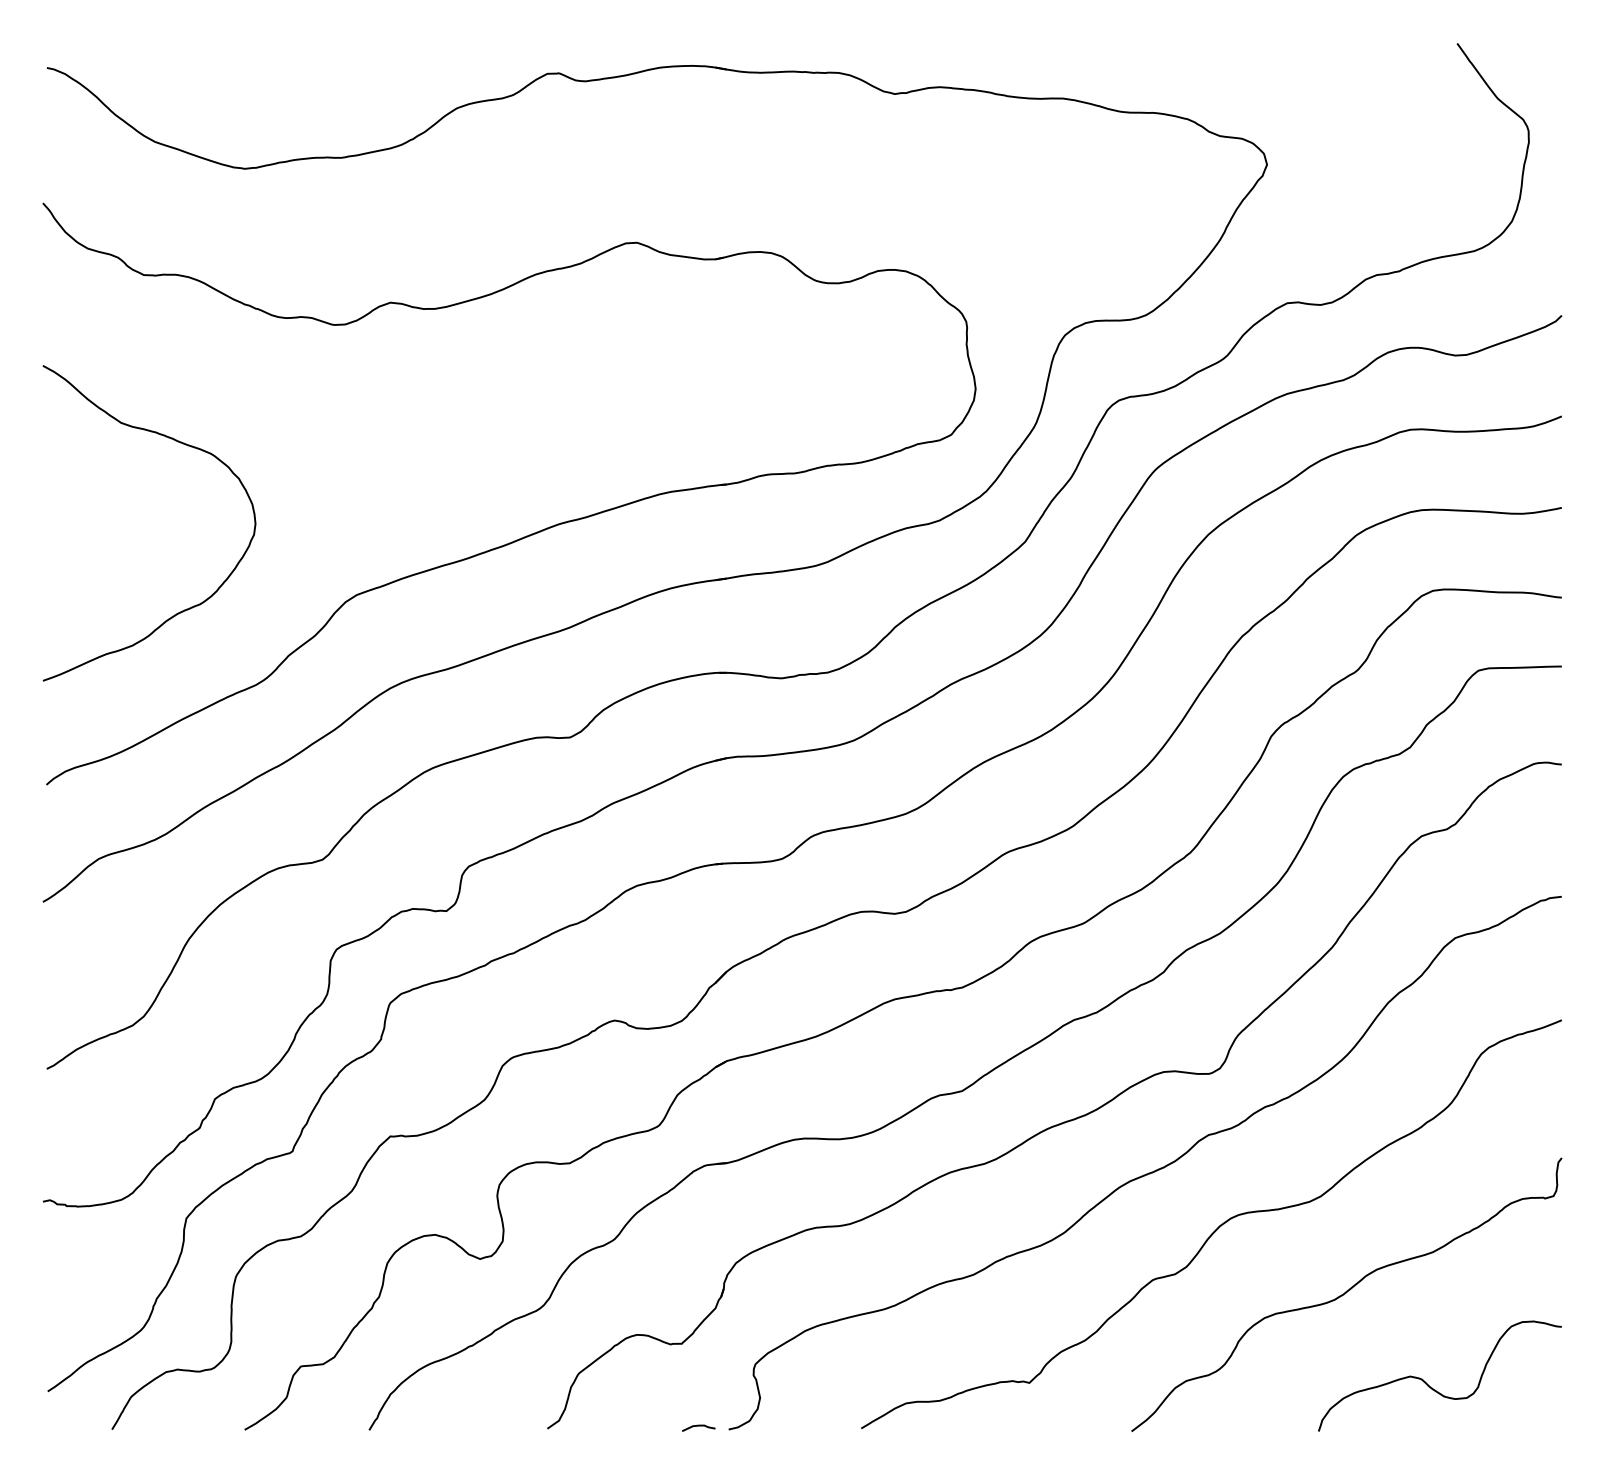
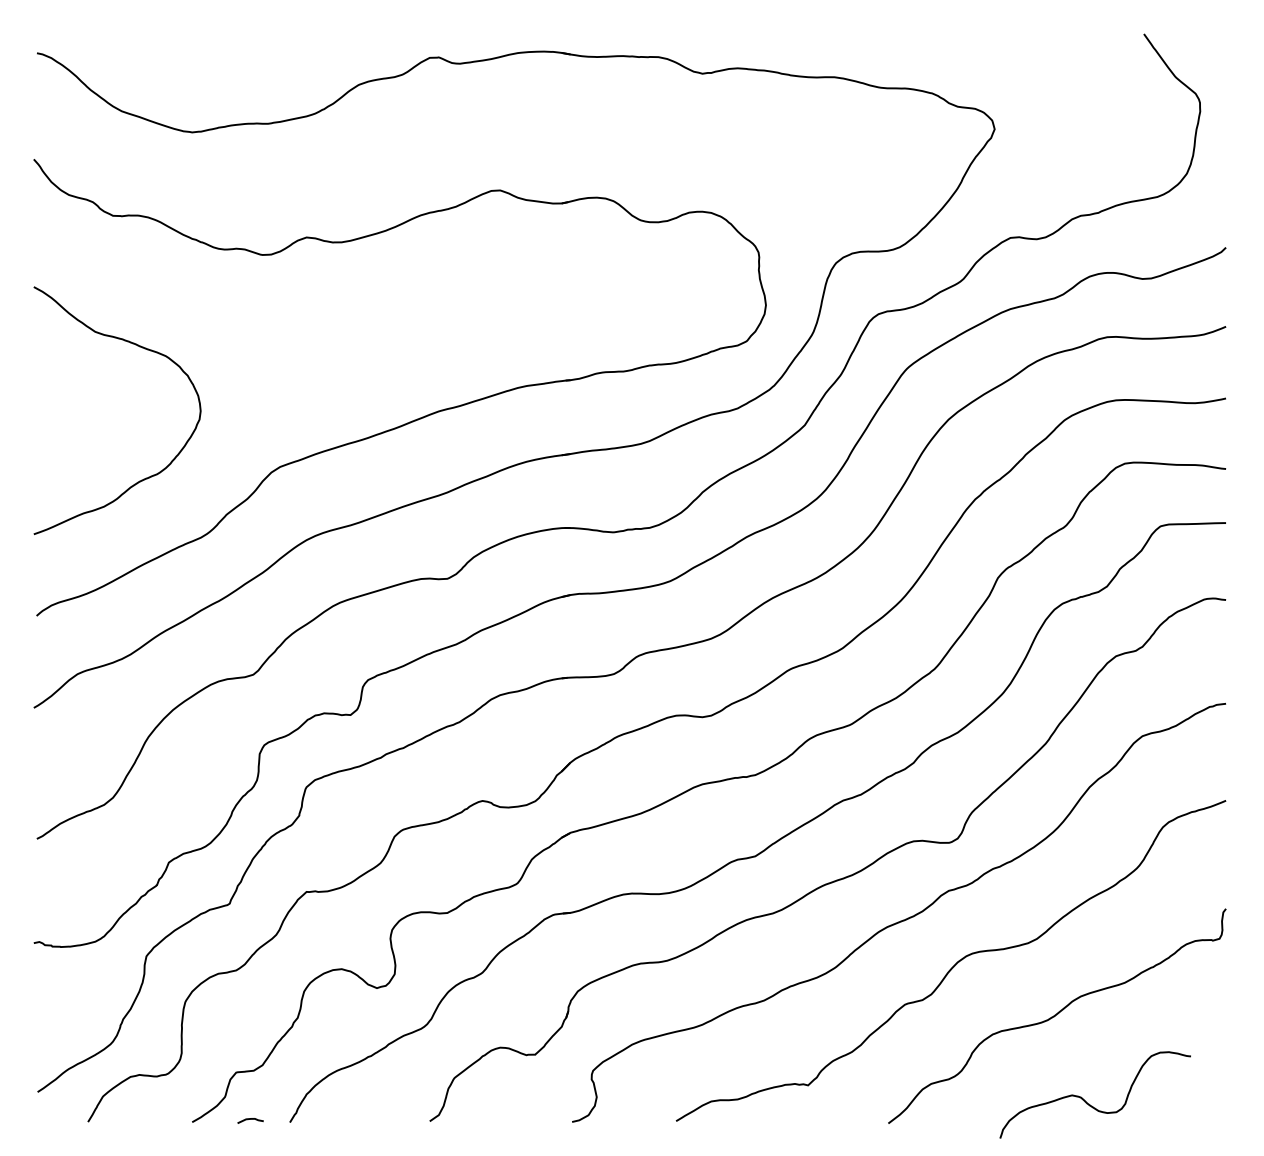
curve: (1432, 1386) -> (1089, 1103), moved
curve: (698, 1426) -> (250, 1119), moved

